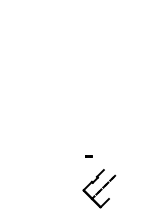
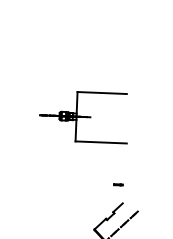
part: (72, 107) -> (83, 117), added
part: (88, 156) -> (117, 184), moved

